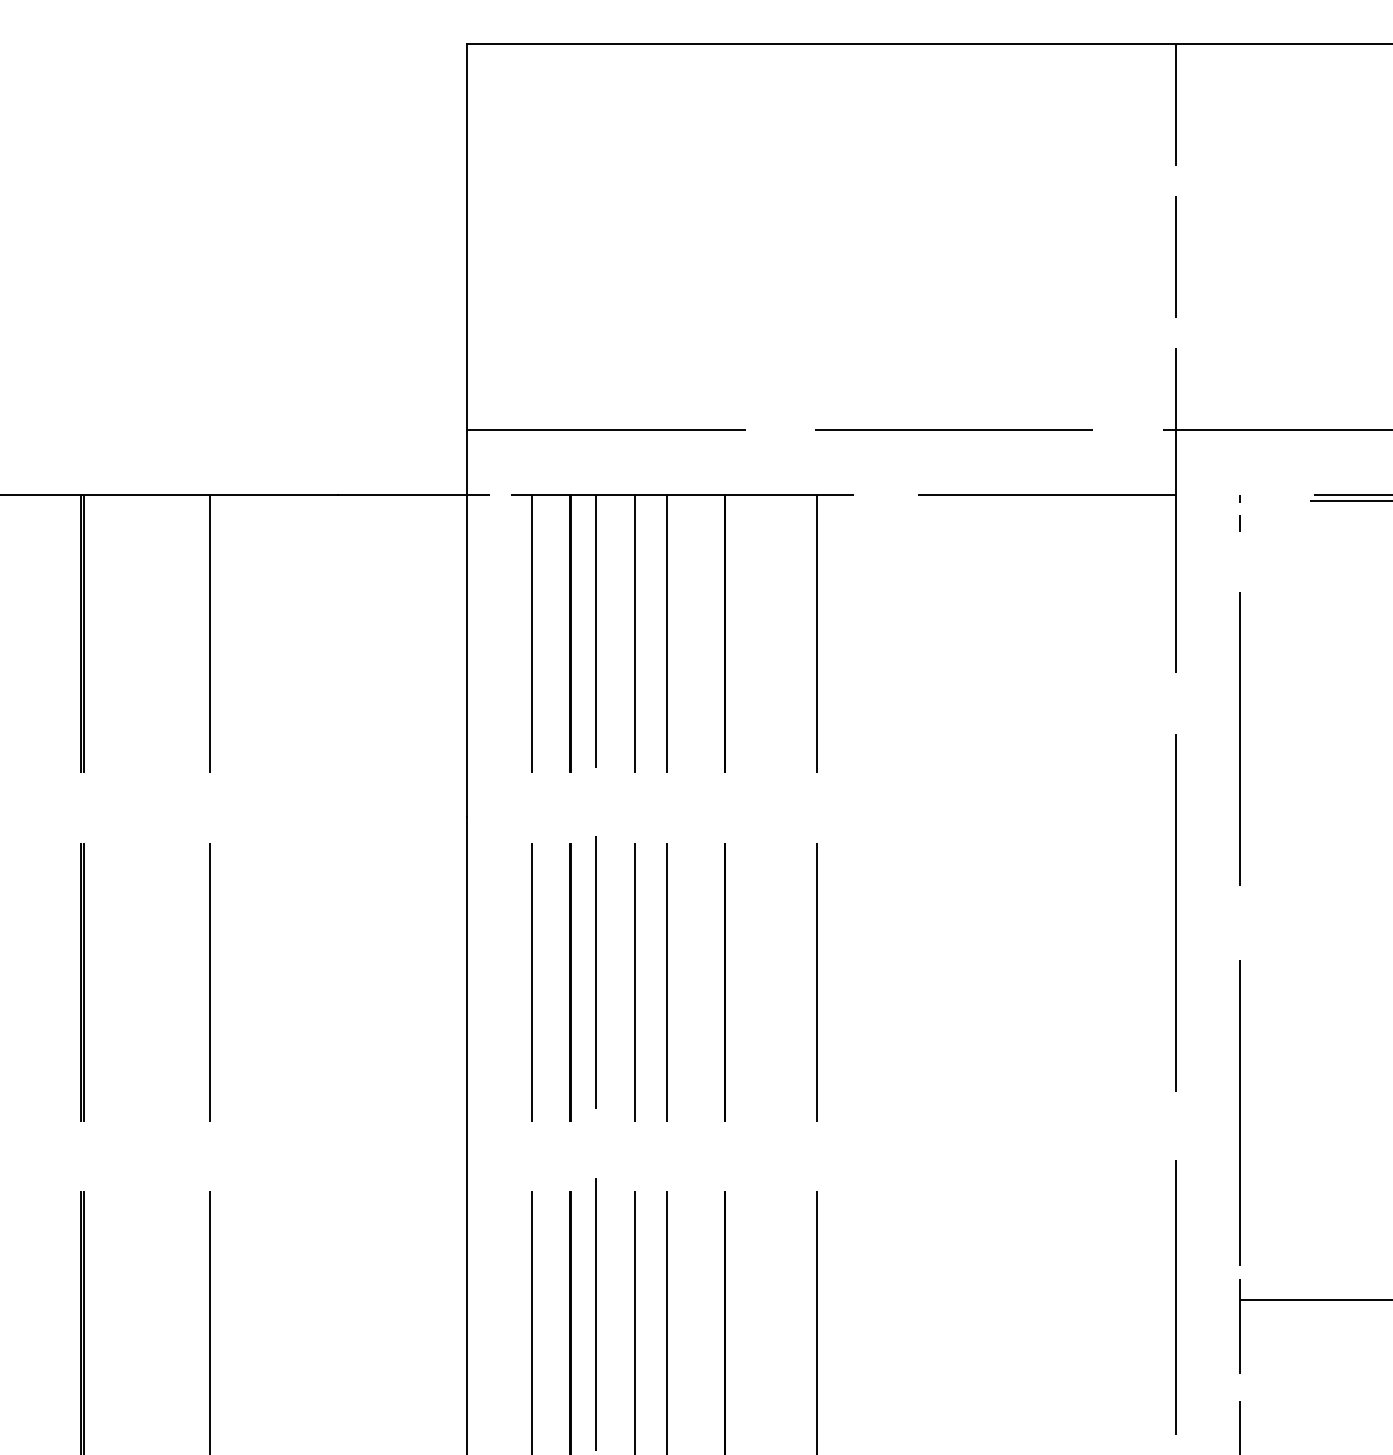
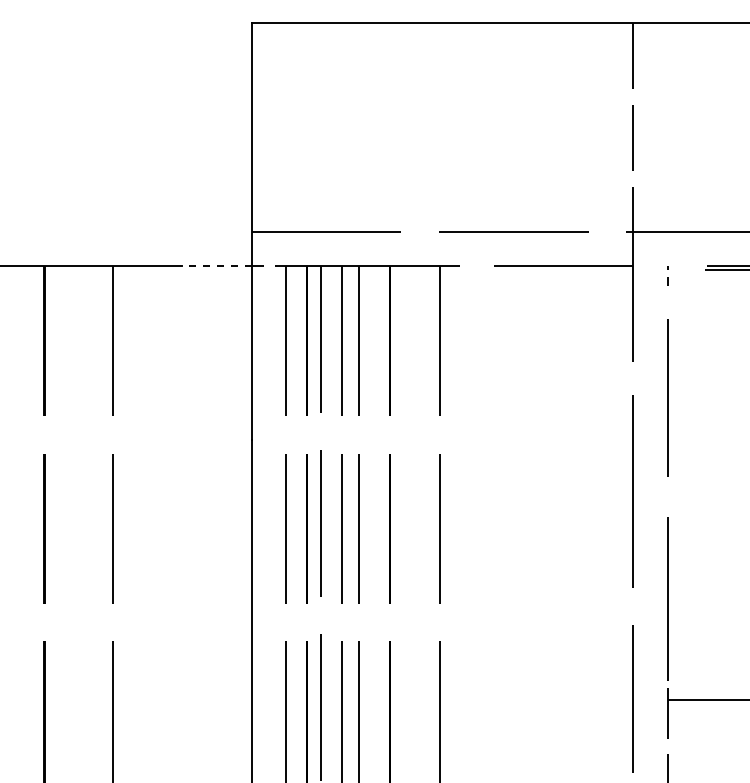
line: (402, 495) -> (216, 266), solid -> dashed

